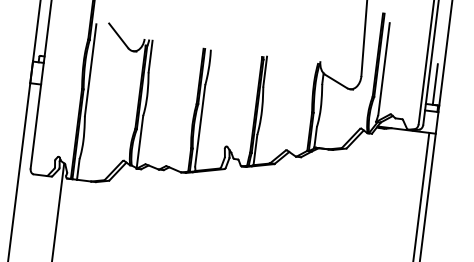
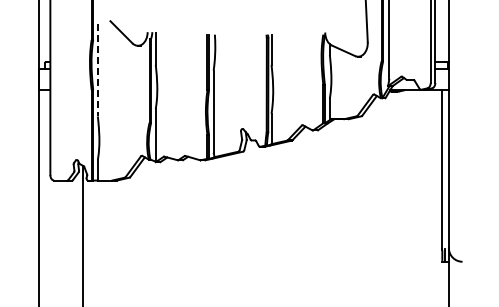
line: (90, 70) -> (97, 70), solid -> dashed
line: (435, 84) -> (442, 41), removed

